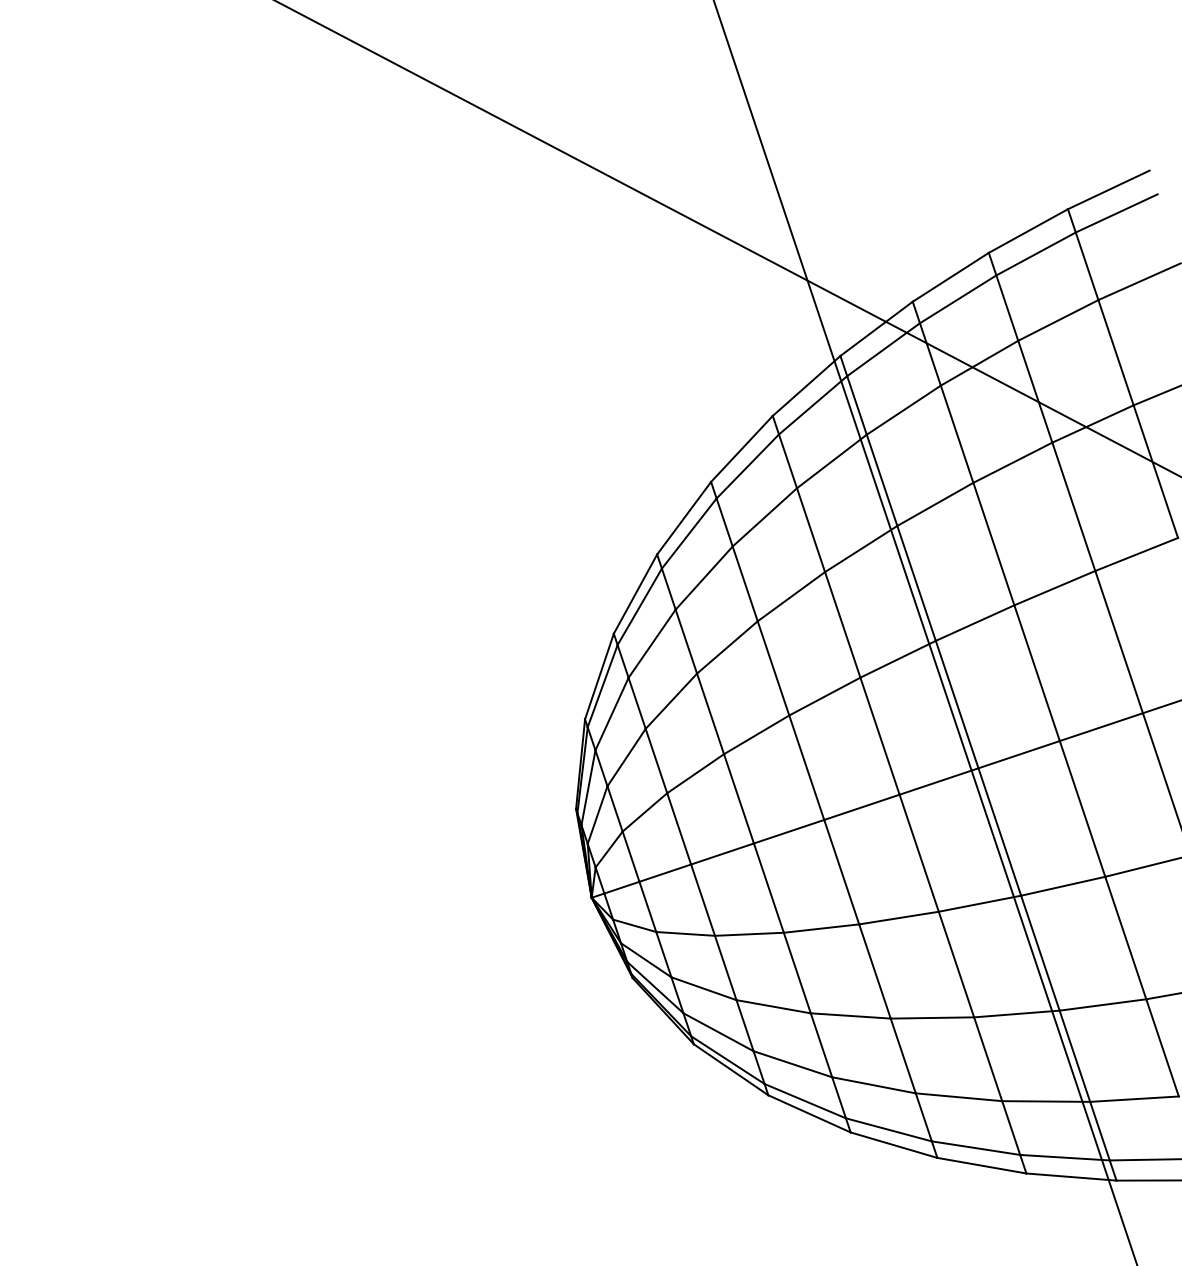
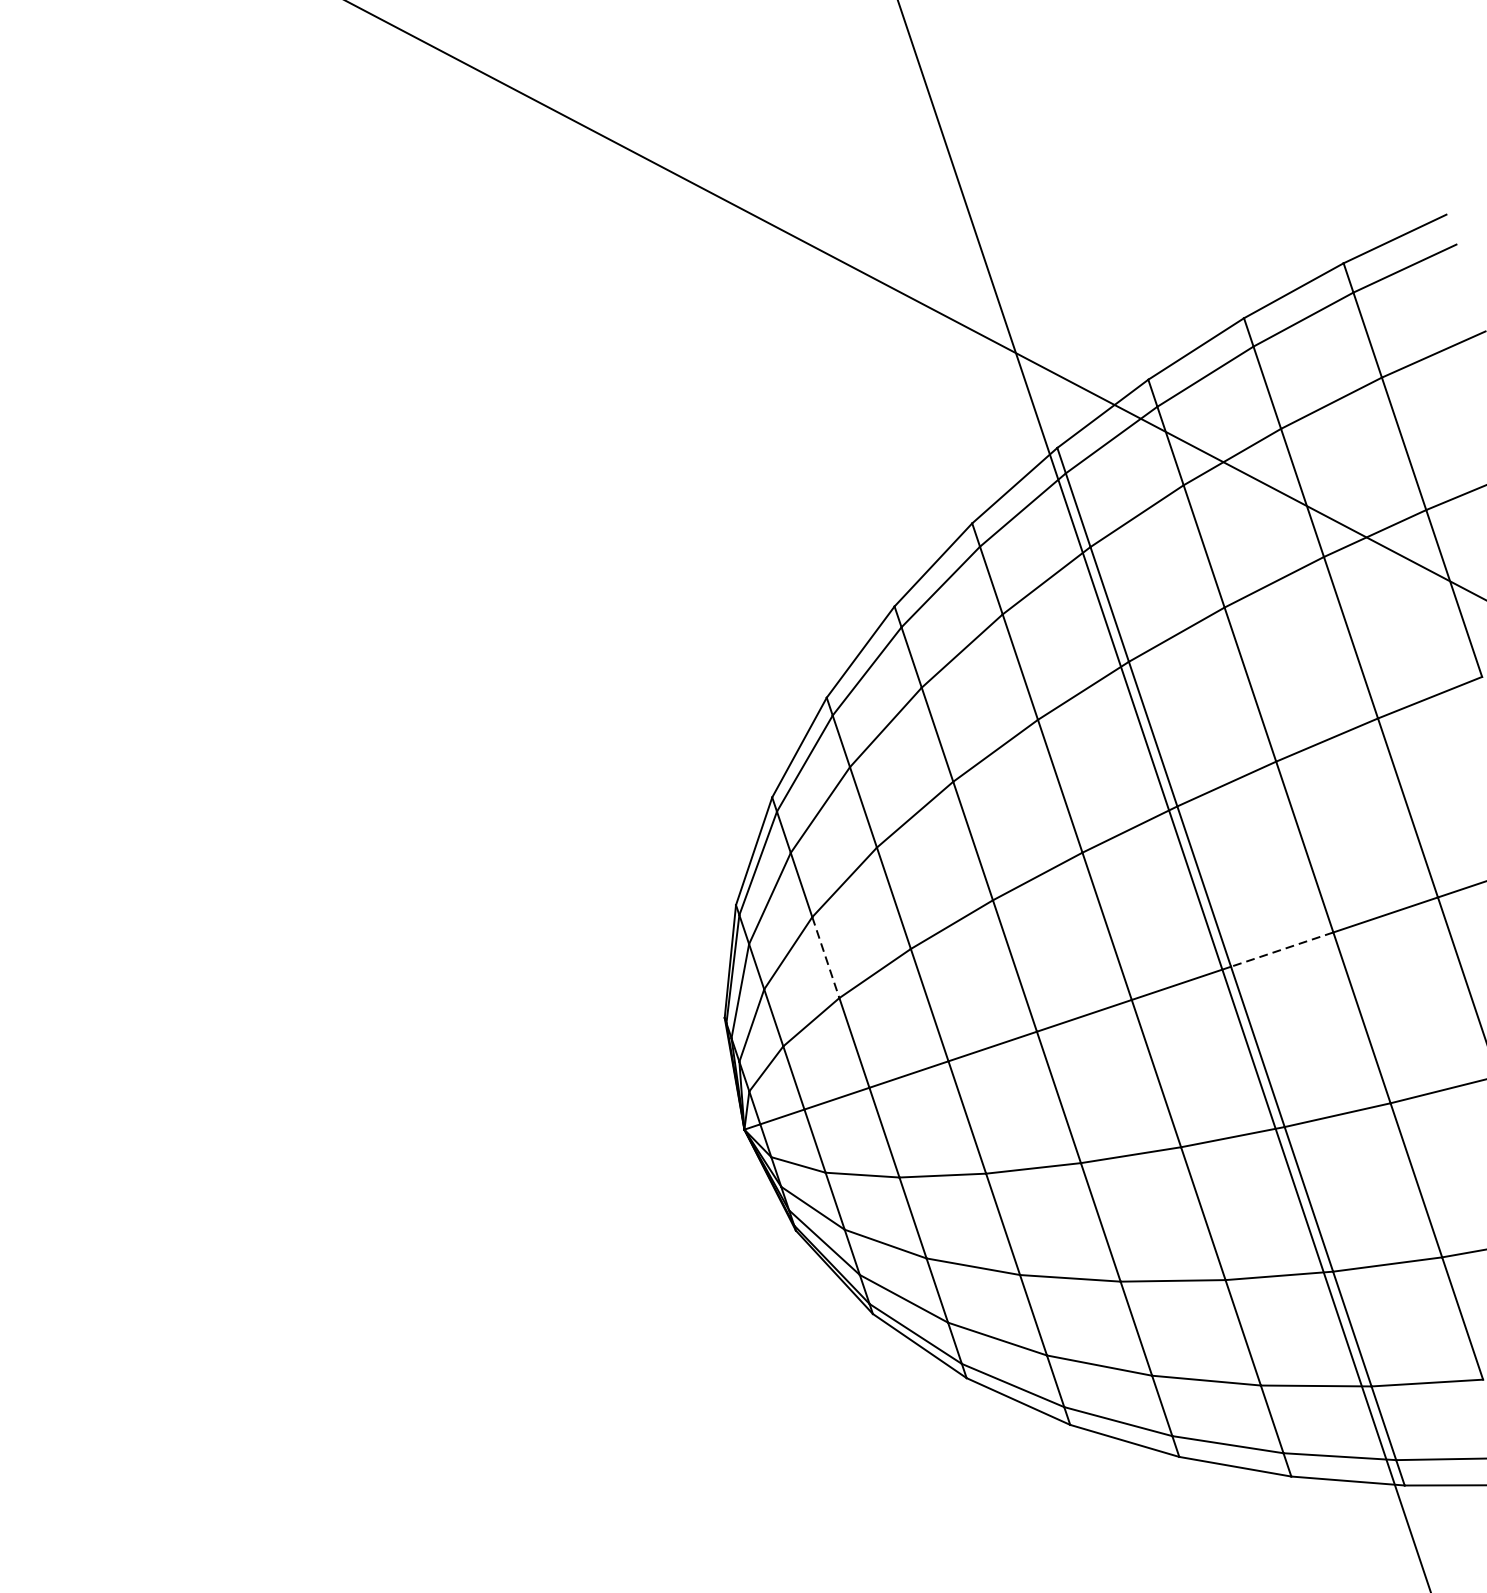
line: (1019, 754) -> (1282, 949), solid -> dashed
line: (656, 761) -> (825, 958), solid -> dashed

